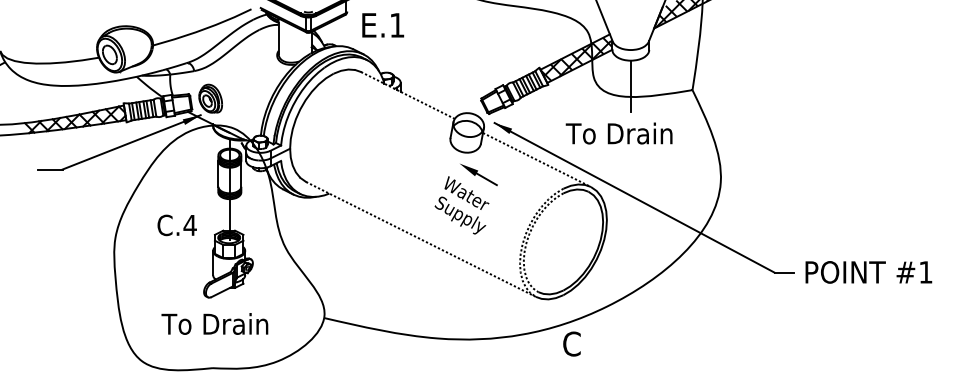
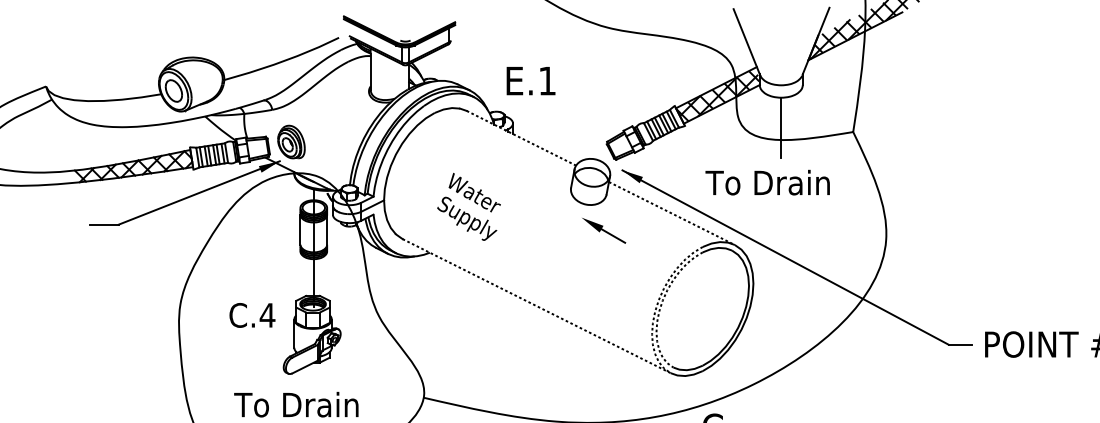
text: (383, 25) -> (531, 81), moved
text: (461, 205) -> (468, 207), moved
text: (176, 225) -> (251, 315), moved

